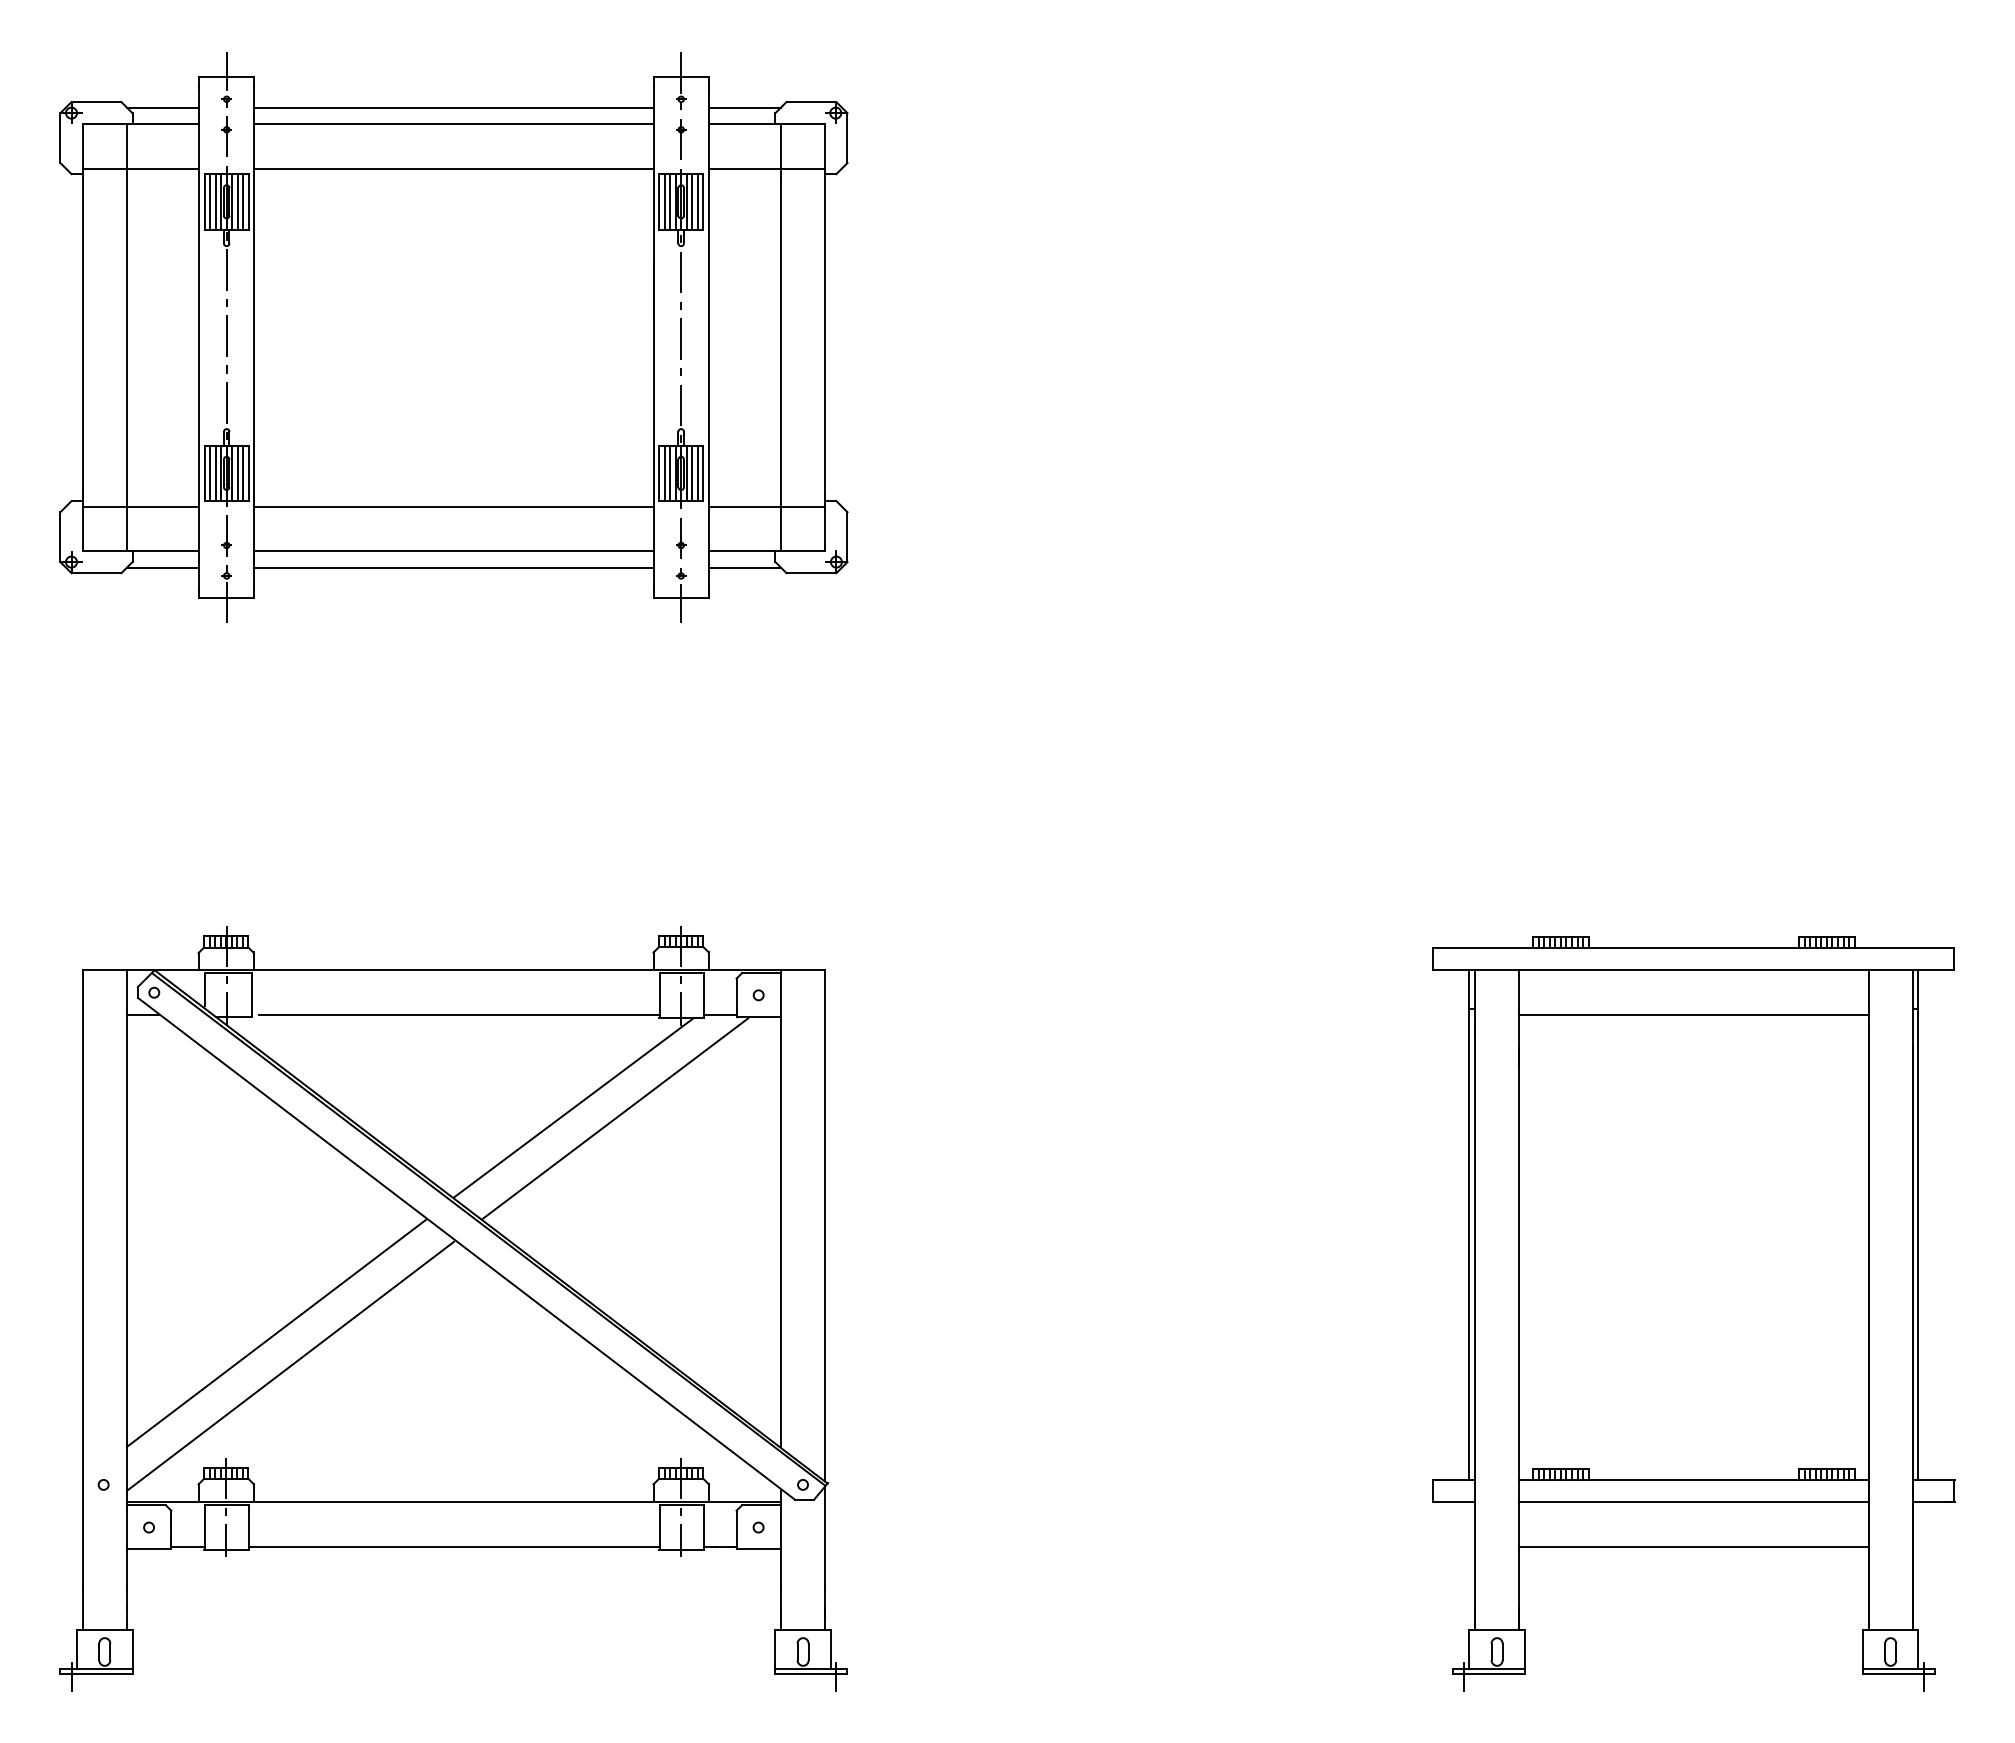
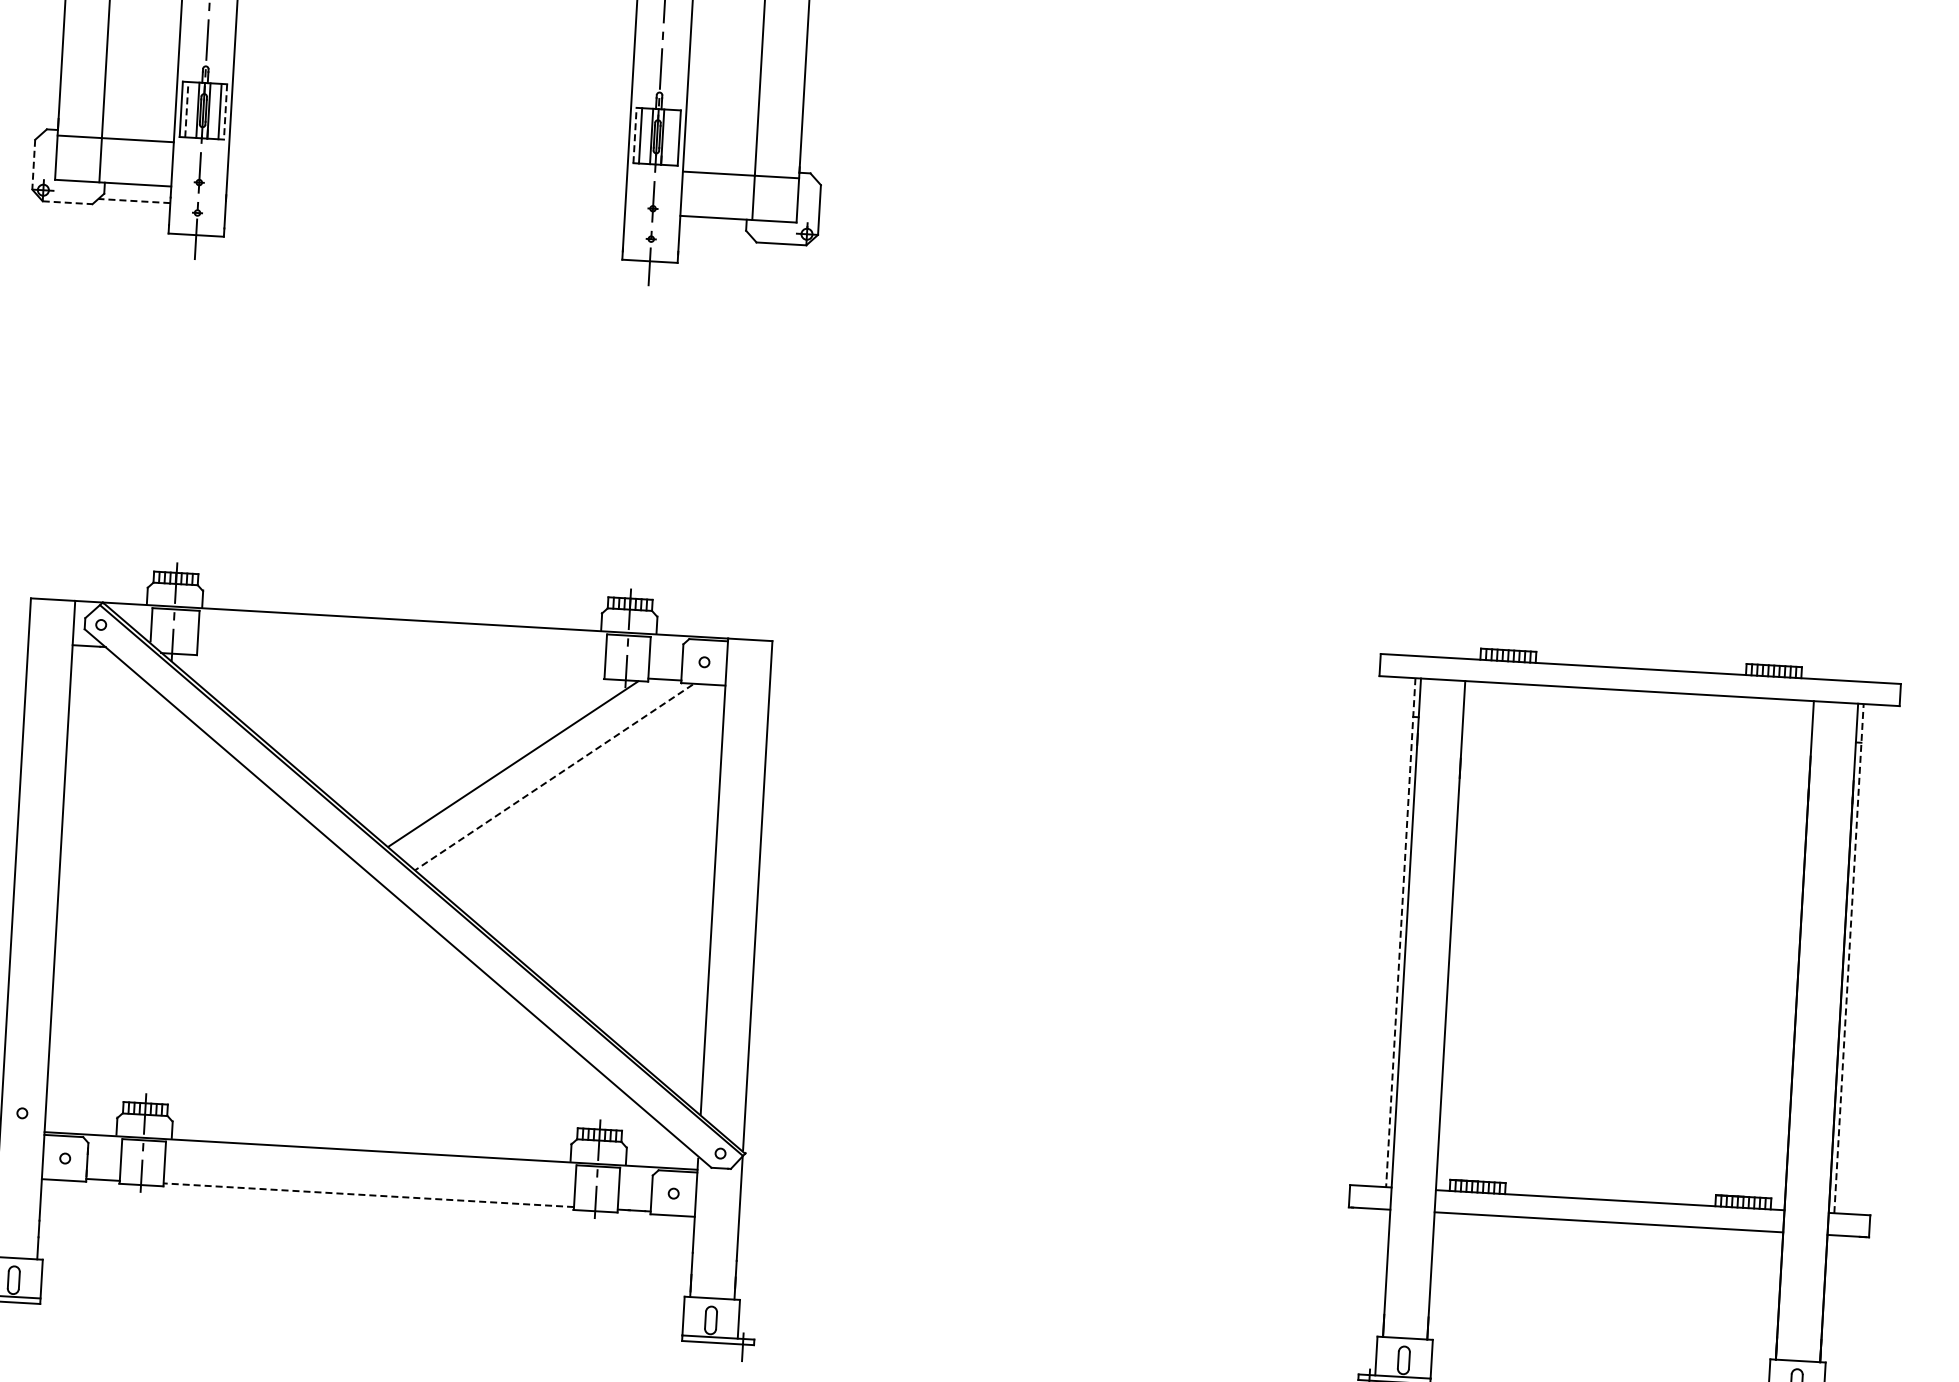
line: (210, 473) -> (187, 109), solid -> dashed
line: (215, 473) -> (192, 110), removed
line: (237, 473) -> (214, 111), removed
line: (248, 473) -> (225, 111), solid -> dashed
line: (659, 473) -> (635, 135), solid -> dashed
line: (670, 473) -> (646, 136), removed
line: (692, 473) -> (668, 137), removed
line: (697, 473) -> (673, 137), removed
line: (453, 506) -> (427, 156), removed
line: (60, 537) -> (33, 165), solid -> dashed
line: (453, 551) -> (425, 201), removed
line: (162, 567) -> (133, 200), solid -> dashed
line: (453, 567) -> (424, 217), removed
line: (744, 567) -> (714, 234), removed
line: (96, 573) -> (67, 203), solid -> dashed
line: (458, 1014) -> (403, 664), removed
line: (1693, 1014) -> (1636, 735), removed
line: (614, 1119) -> (553, 777), solid -> dashed
line: (1469, 1225) -> (1400, 933), solid -> dashed
line: (1918, 1225) -> (1849, 958), solid -> dashed
line: (276, 1332) -> (203, 971), removed
line: (290, 1365) -> (215, 1004), removed
line: (454, 1546) -> (369, 1195), solid -> dashed
line: (1693, 1546) -> (1606, 1266), removed

